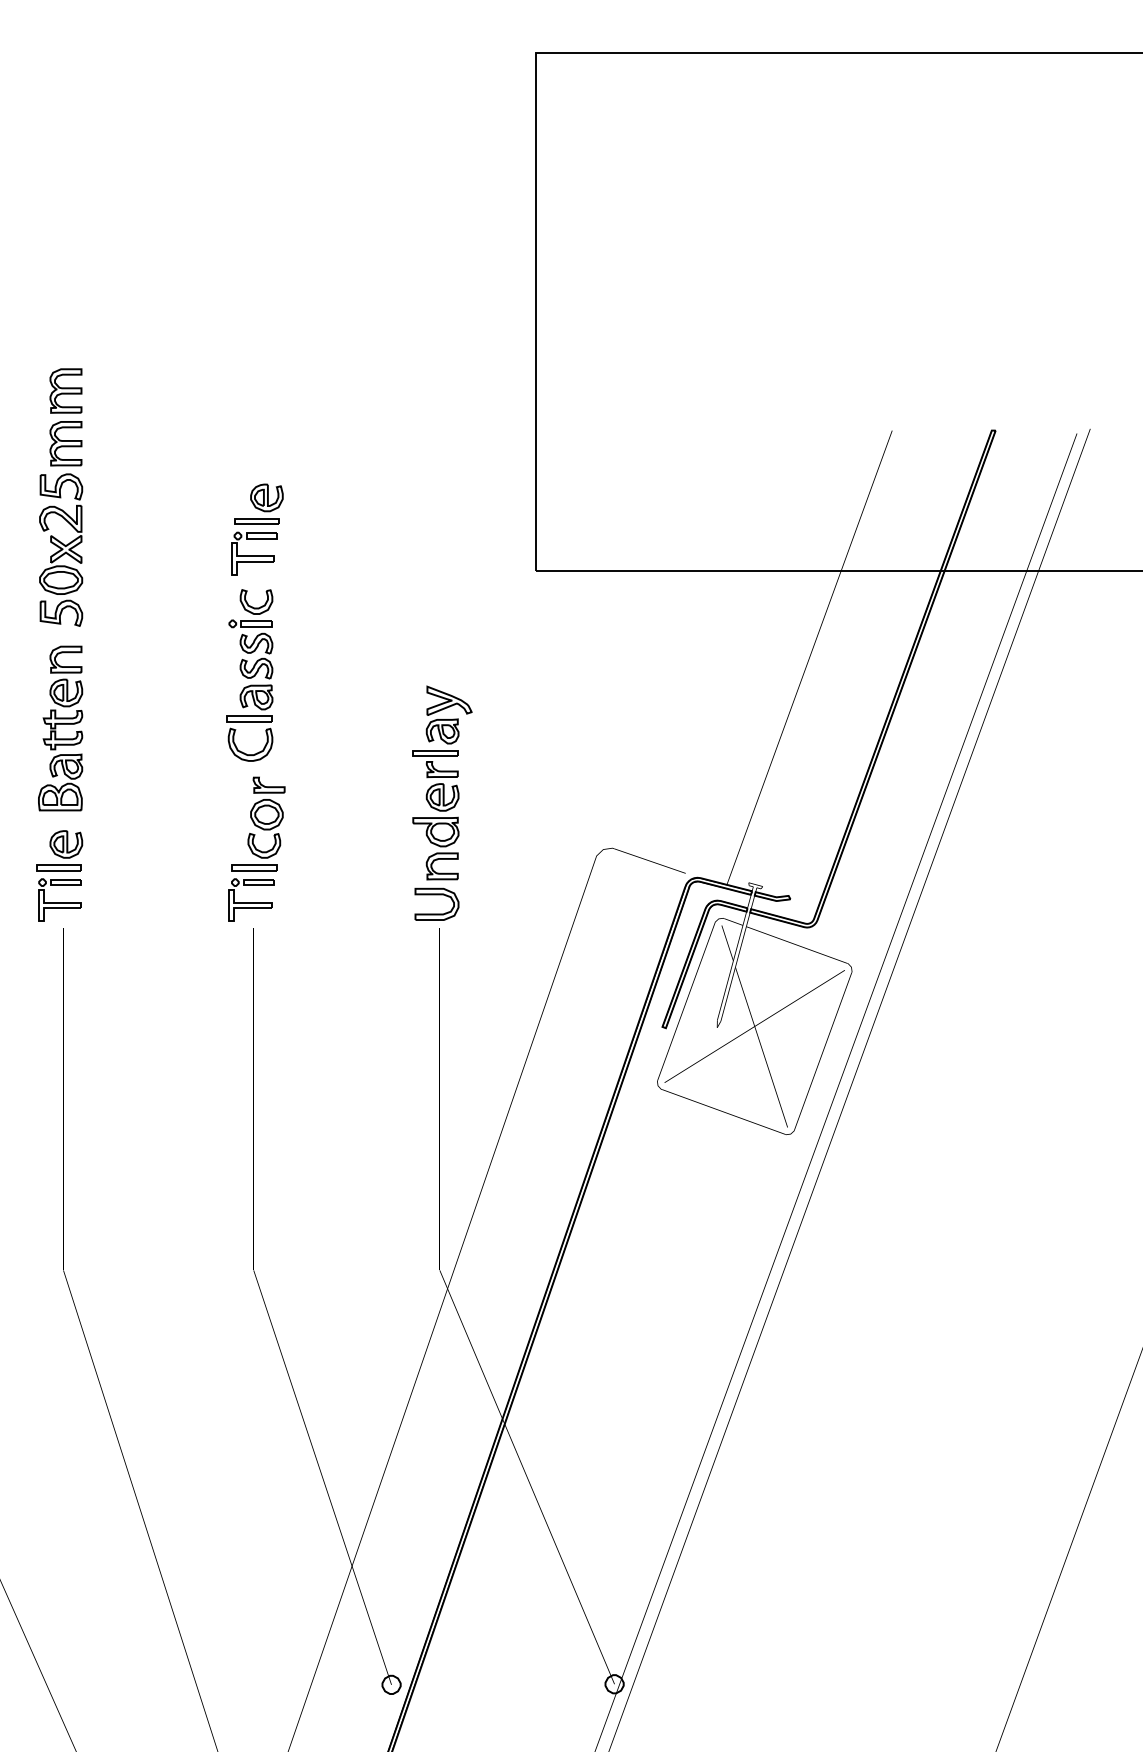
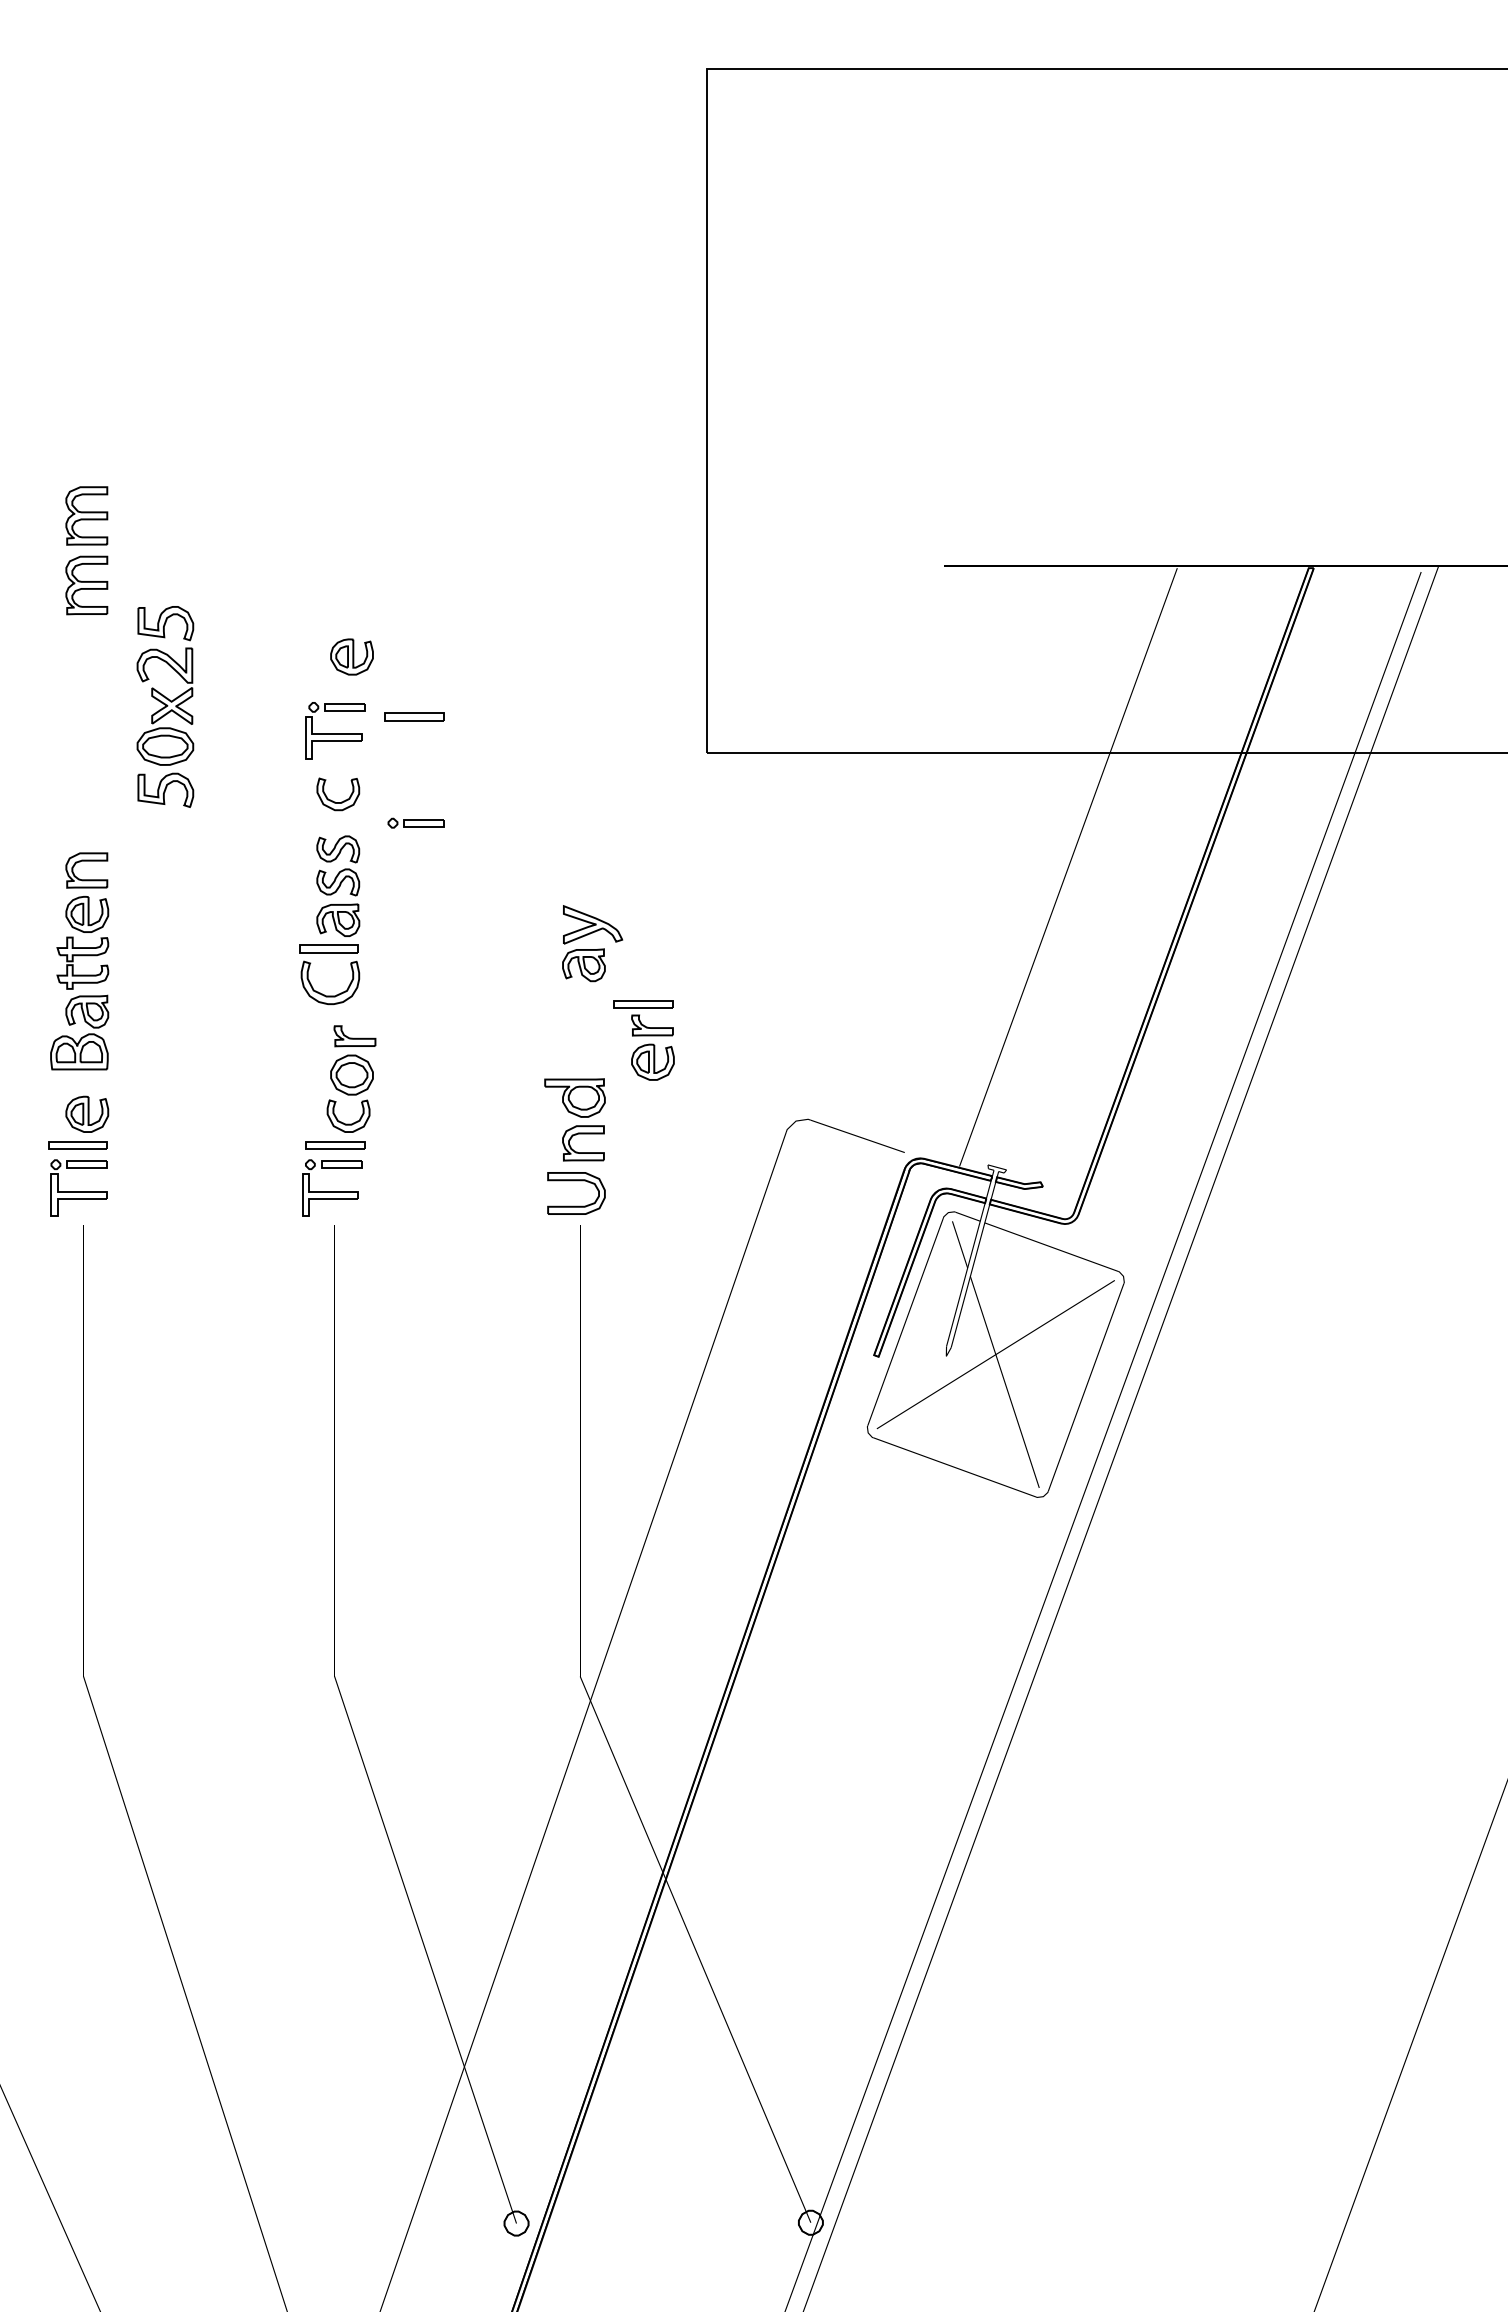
part: (257, 521) -> (414, 716), moved
part: (61, 549) -> (165, 706), moved
part: (249, 623) -> (415, 822), moved
part: (435, 780) -> (643, 1040), moved

